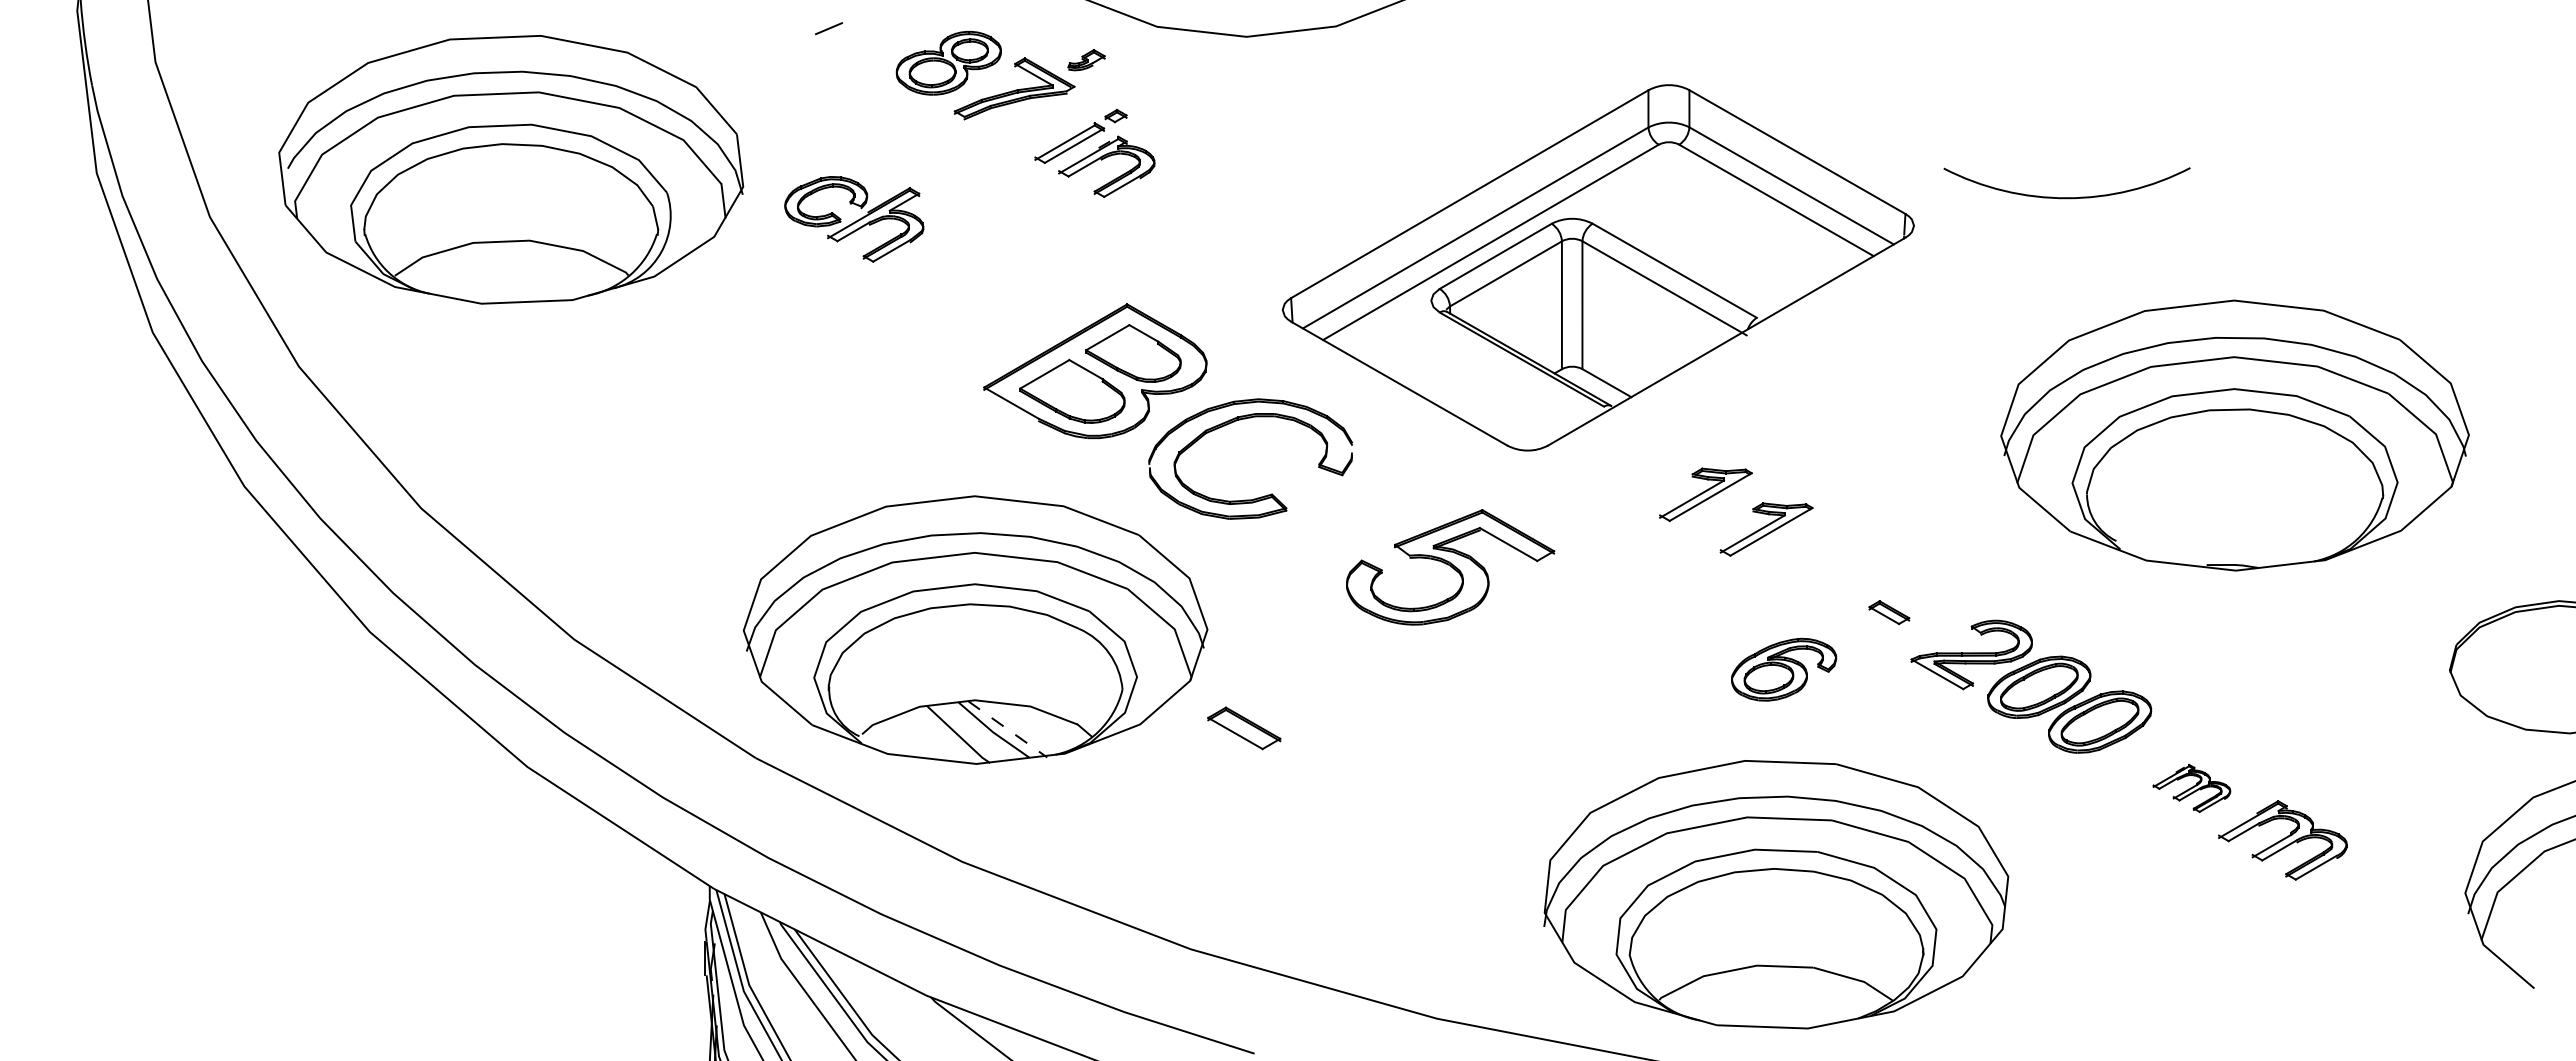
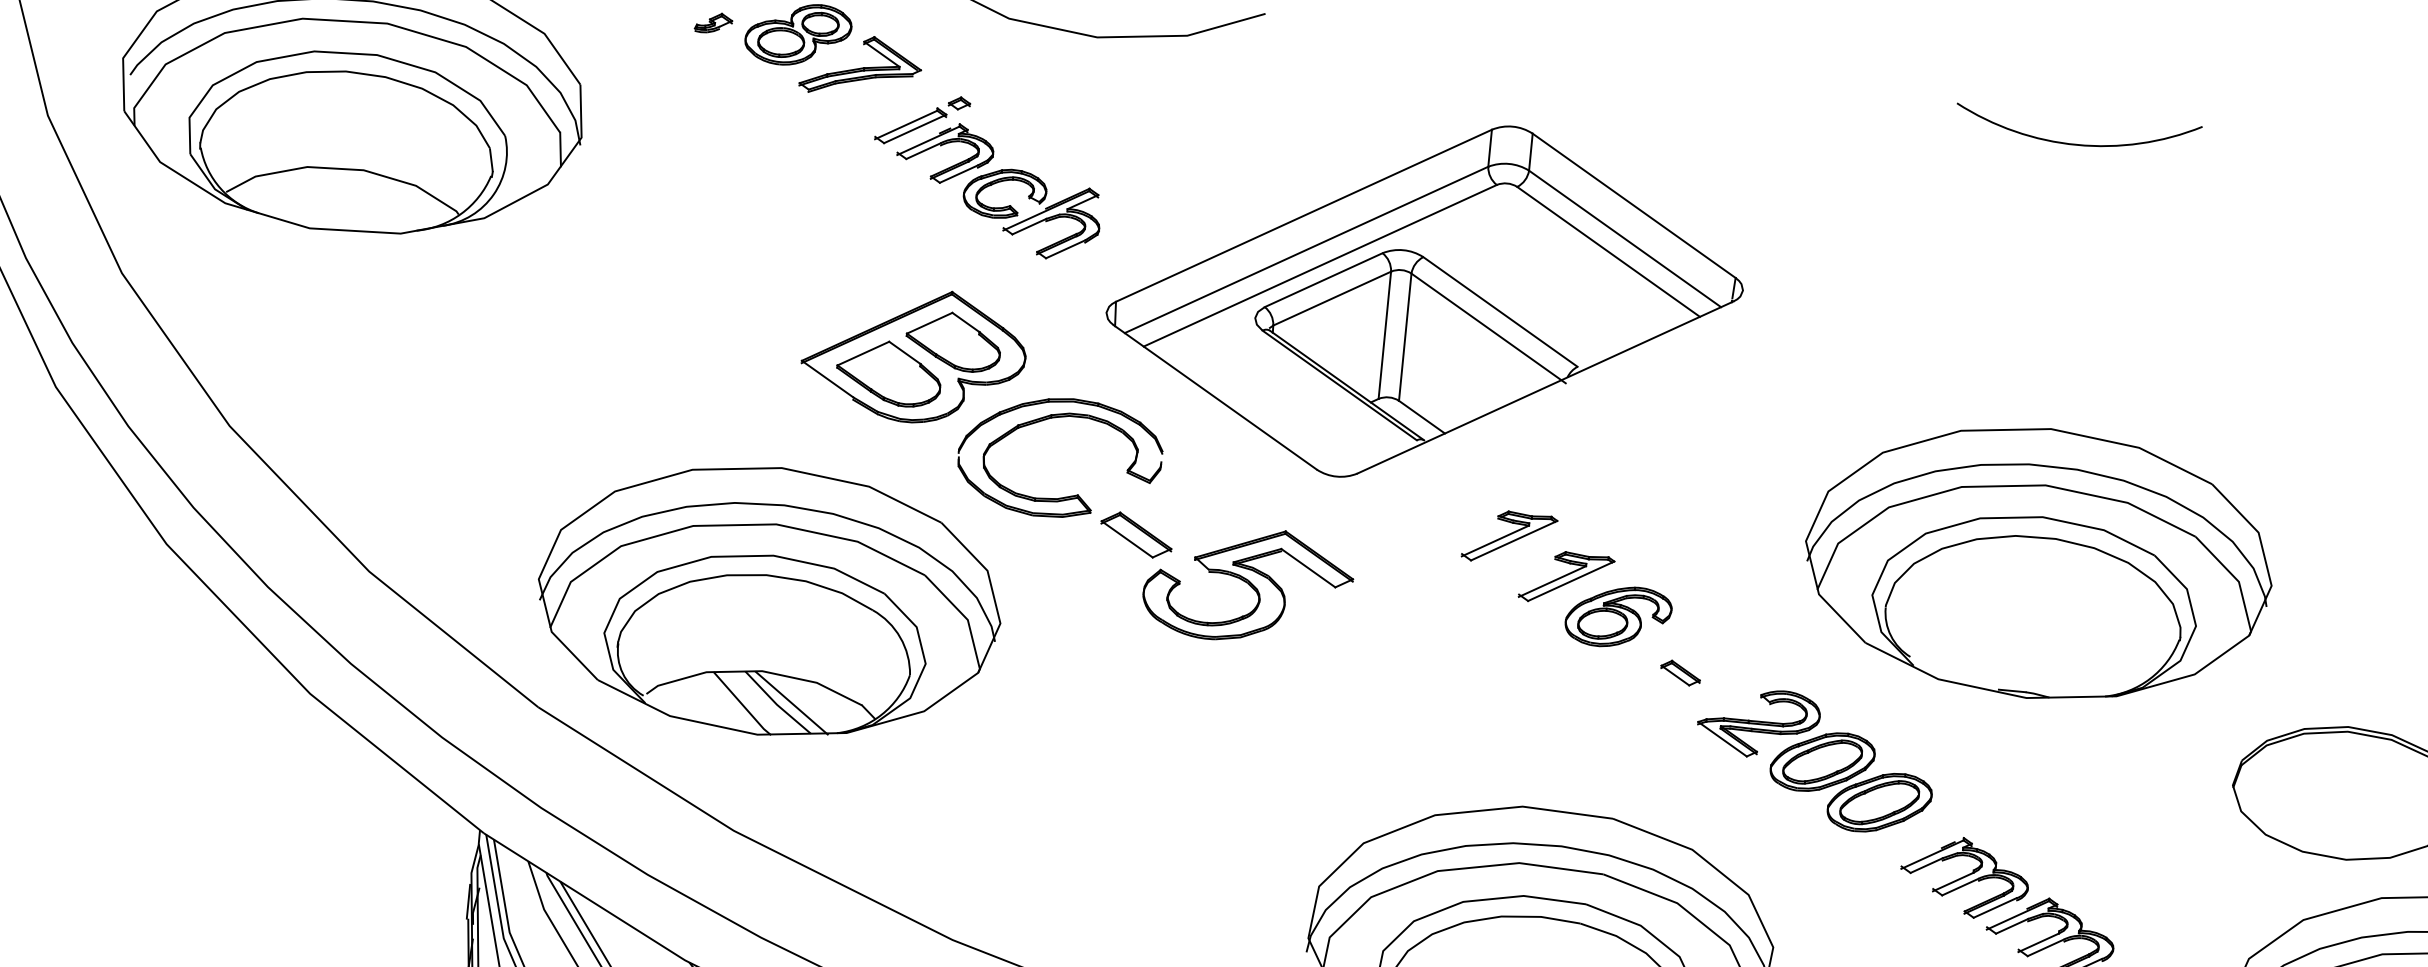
part: (1086, 60) -> (713, 23), moved
arc: (2066, 197) -> (2076, 144), moved
part: (854, 219) -> (1031, 214), moved
part: (2234, 435) -> (2038, 563), moved
part: (1784, 669) -> (1619, 616), moved
part: (1244, 728) -> (1136, 535), moved
line: (1007, 729) -> (791, 703), dashed -> solid
part: (2191, 788) -> (1964, 877), size x1.67

